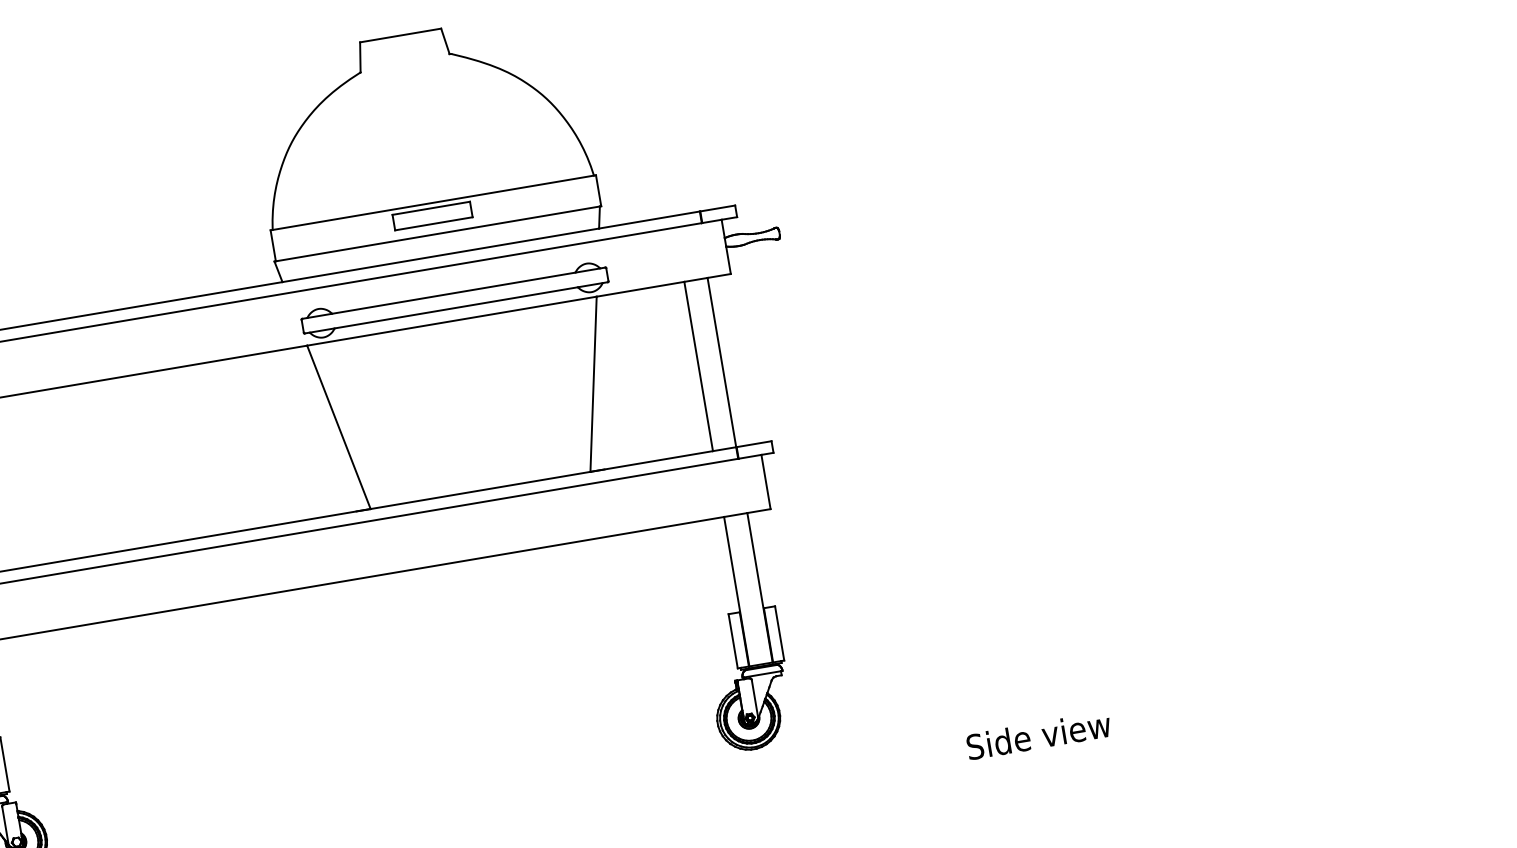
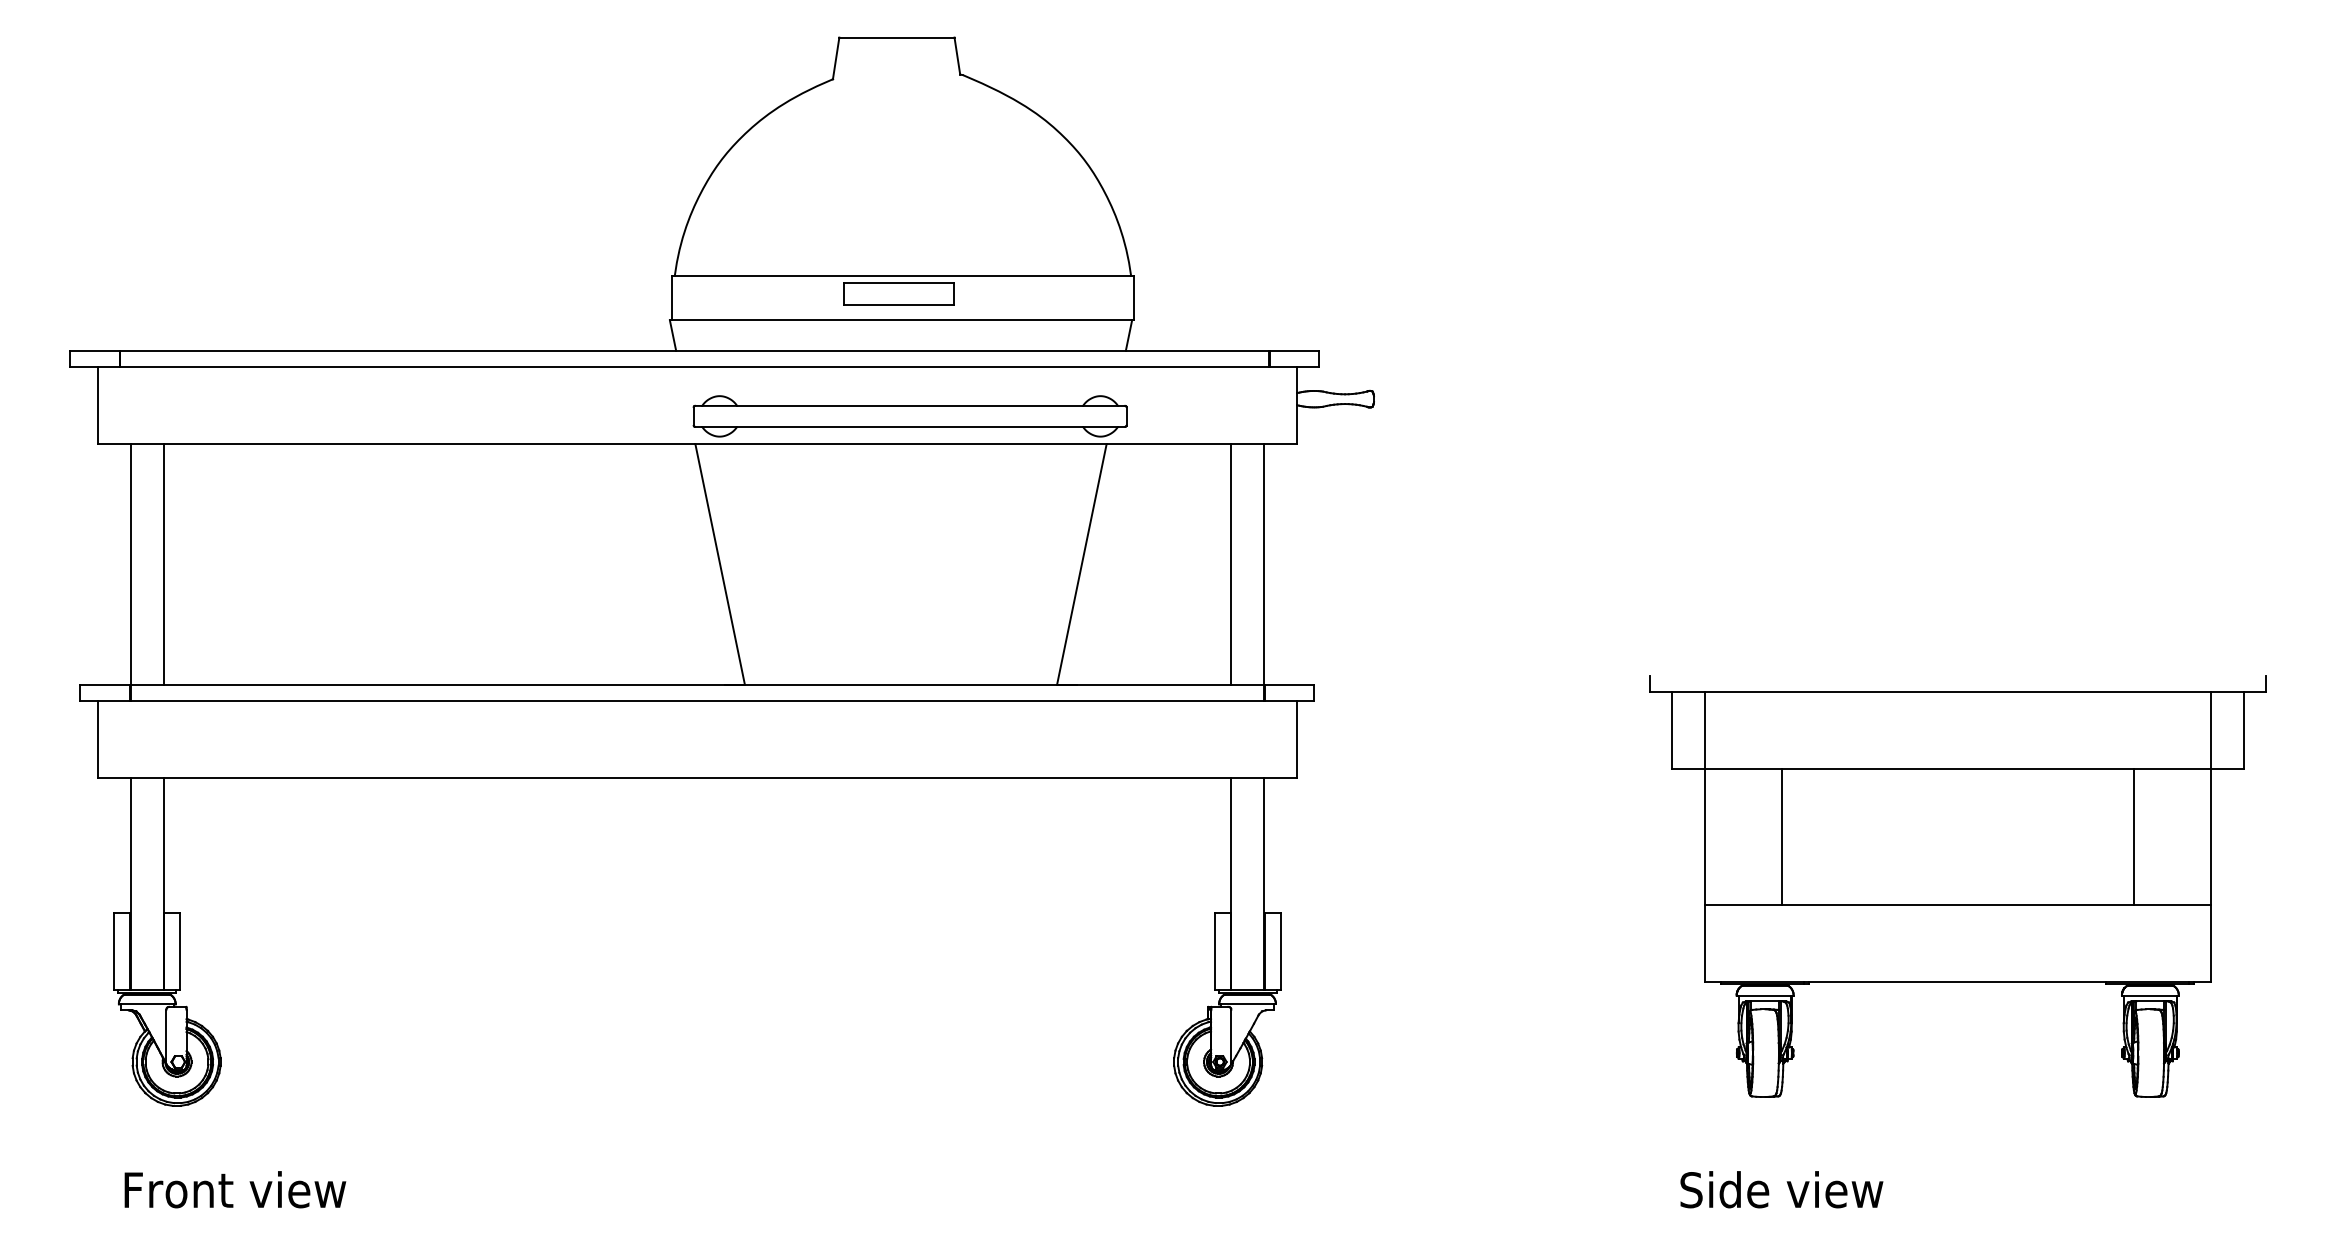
part: (1248, 506) -> (1957, 886), added
text: (1038, 735) -> (1781, 1189), moved

